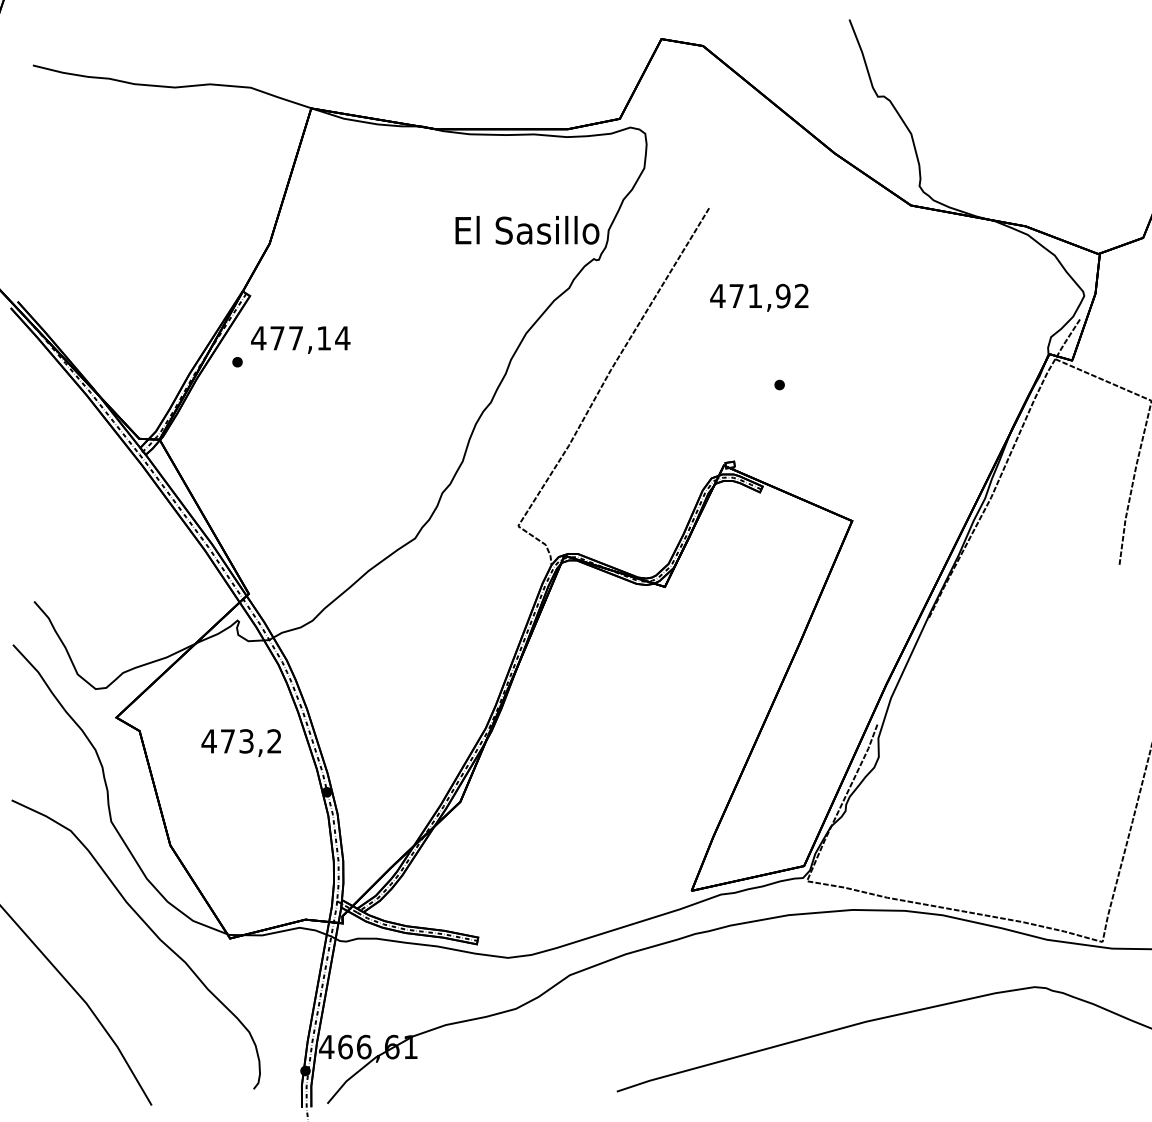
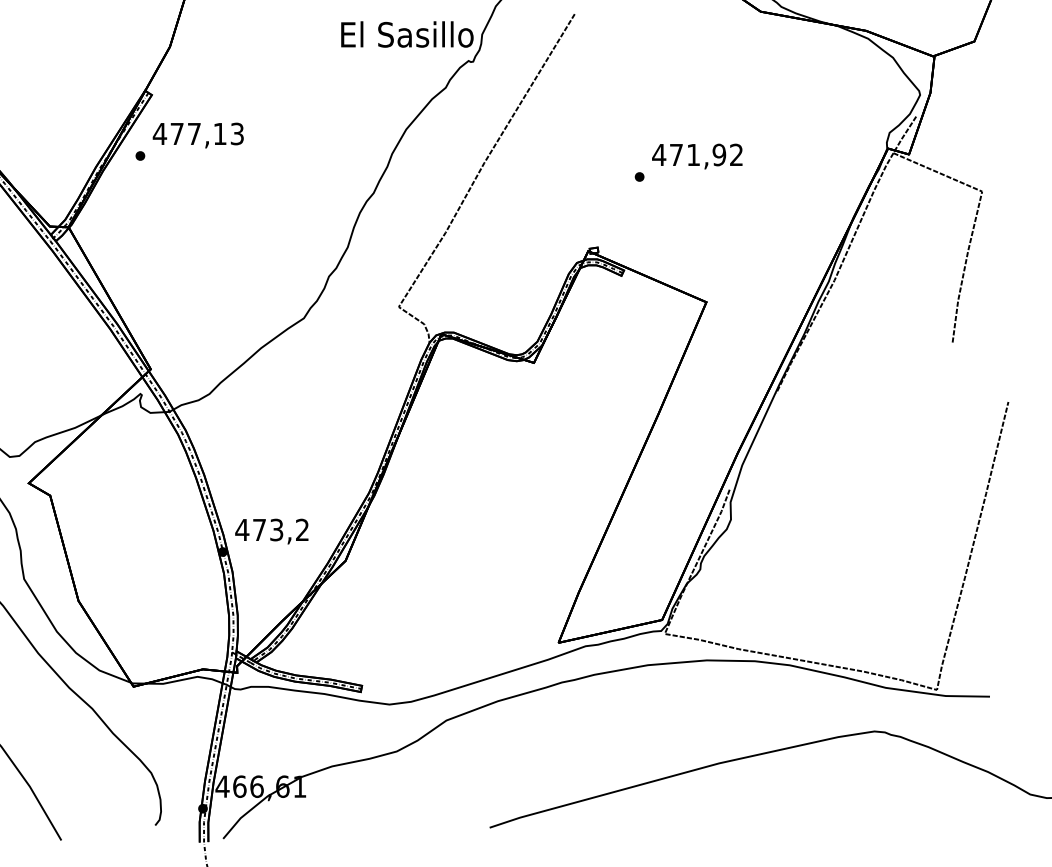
text: (759, 297) -> (697, 156), moved
text: (342, 338) -> (237, 134), 477,14 -> 477,13
text: (240, 742) -> (271, 531), moved

